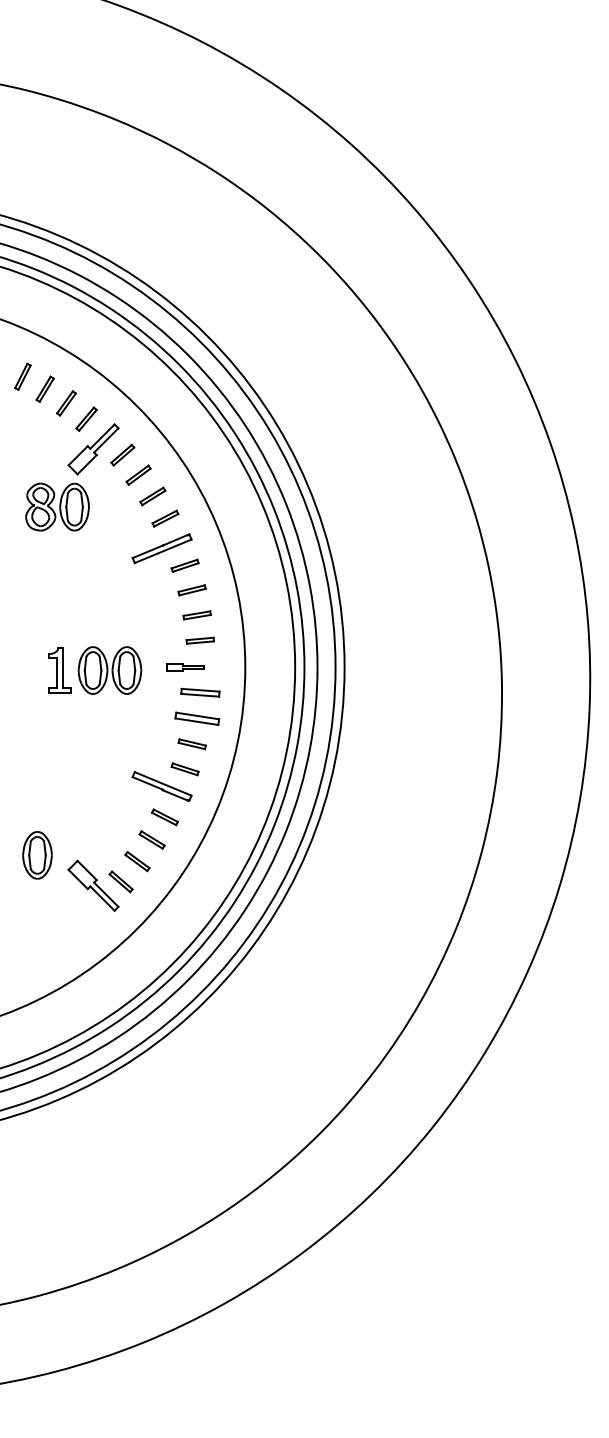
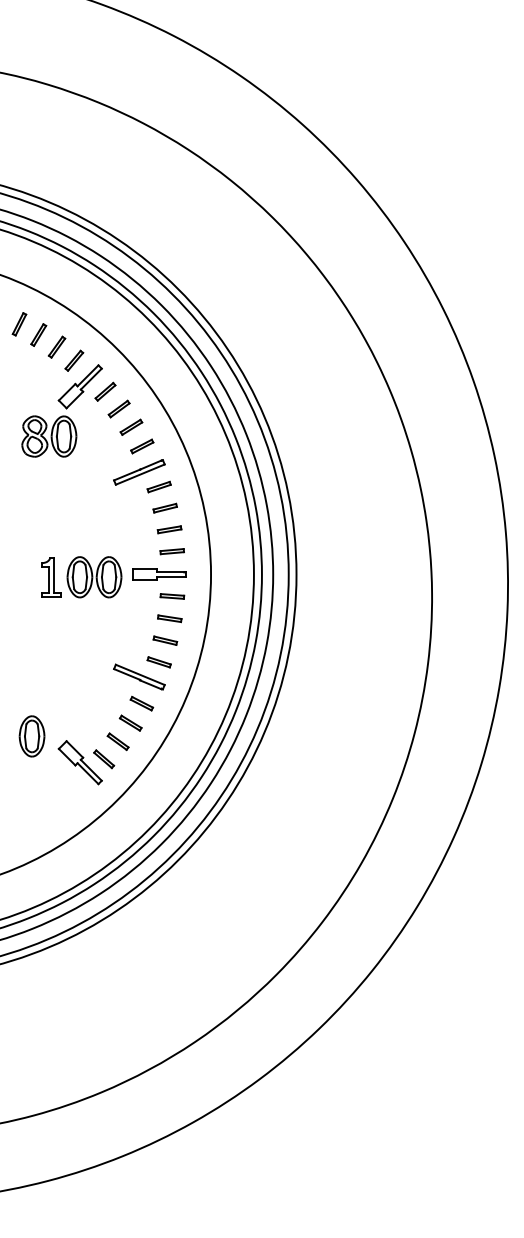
part: (185, 667) -> (159, 574), size x1.67
part: (200, 692) -> (172, 596), size x0.71
part: (197, 718) -> (169, 618), size x0.62

